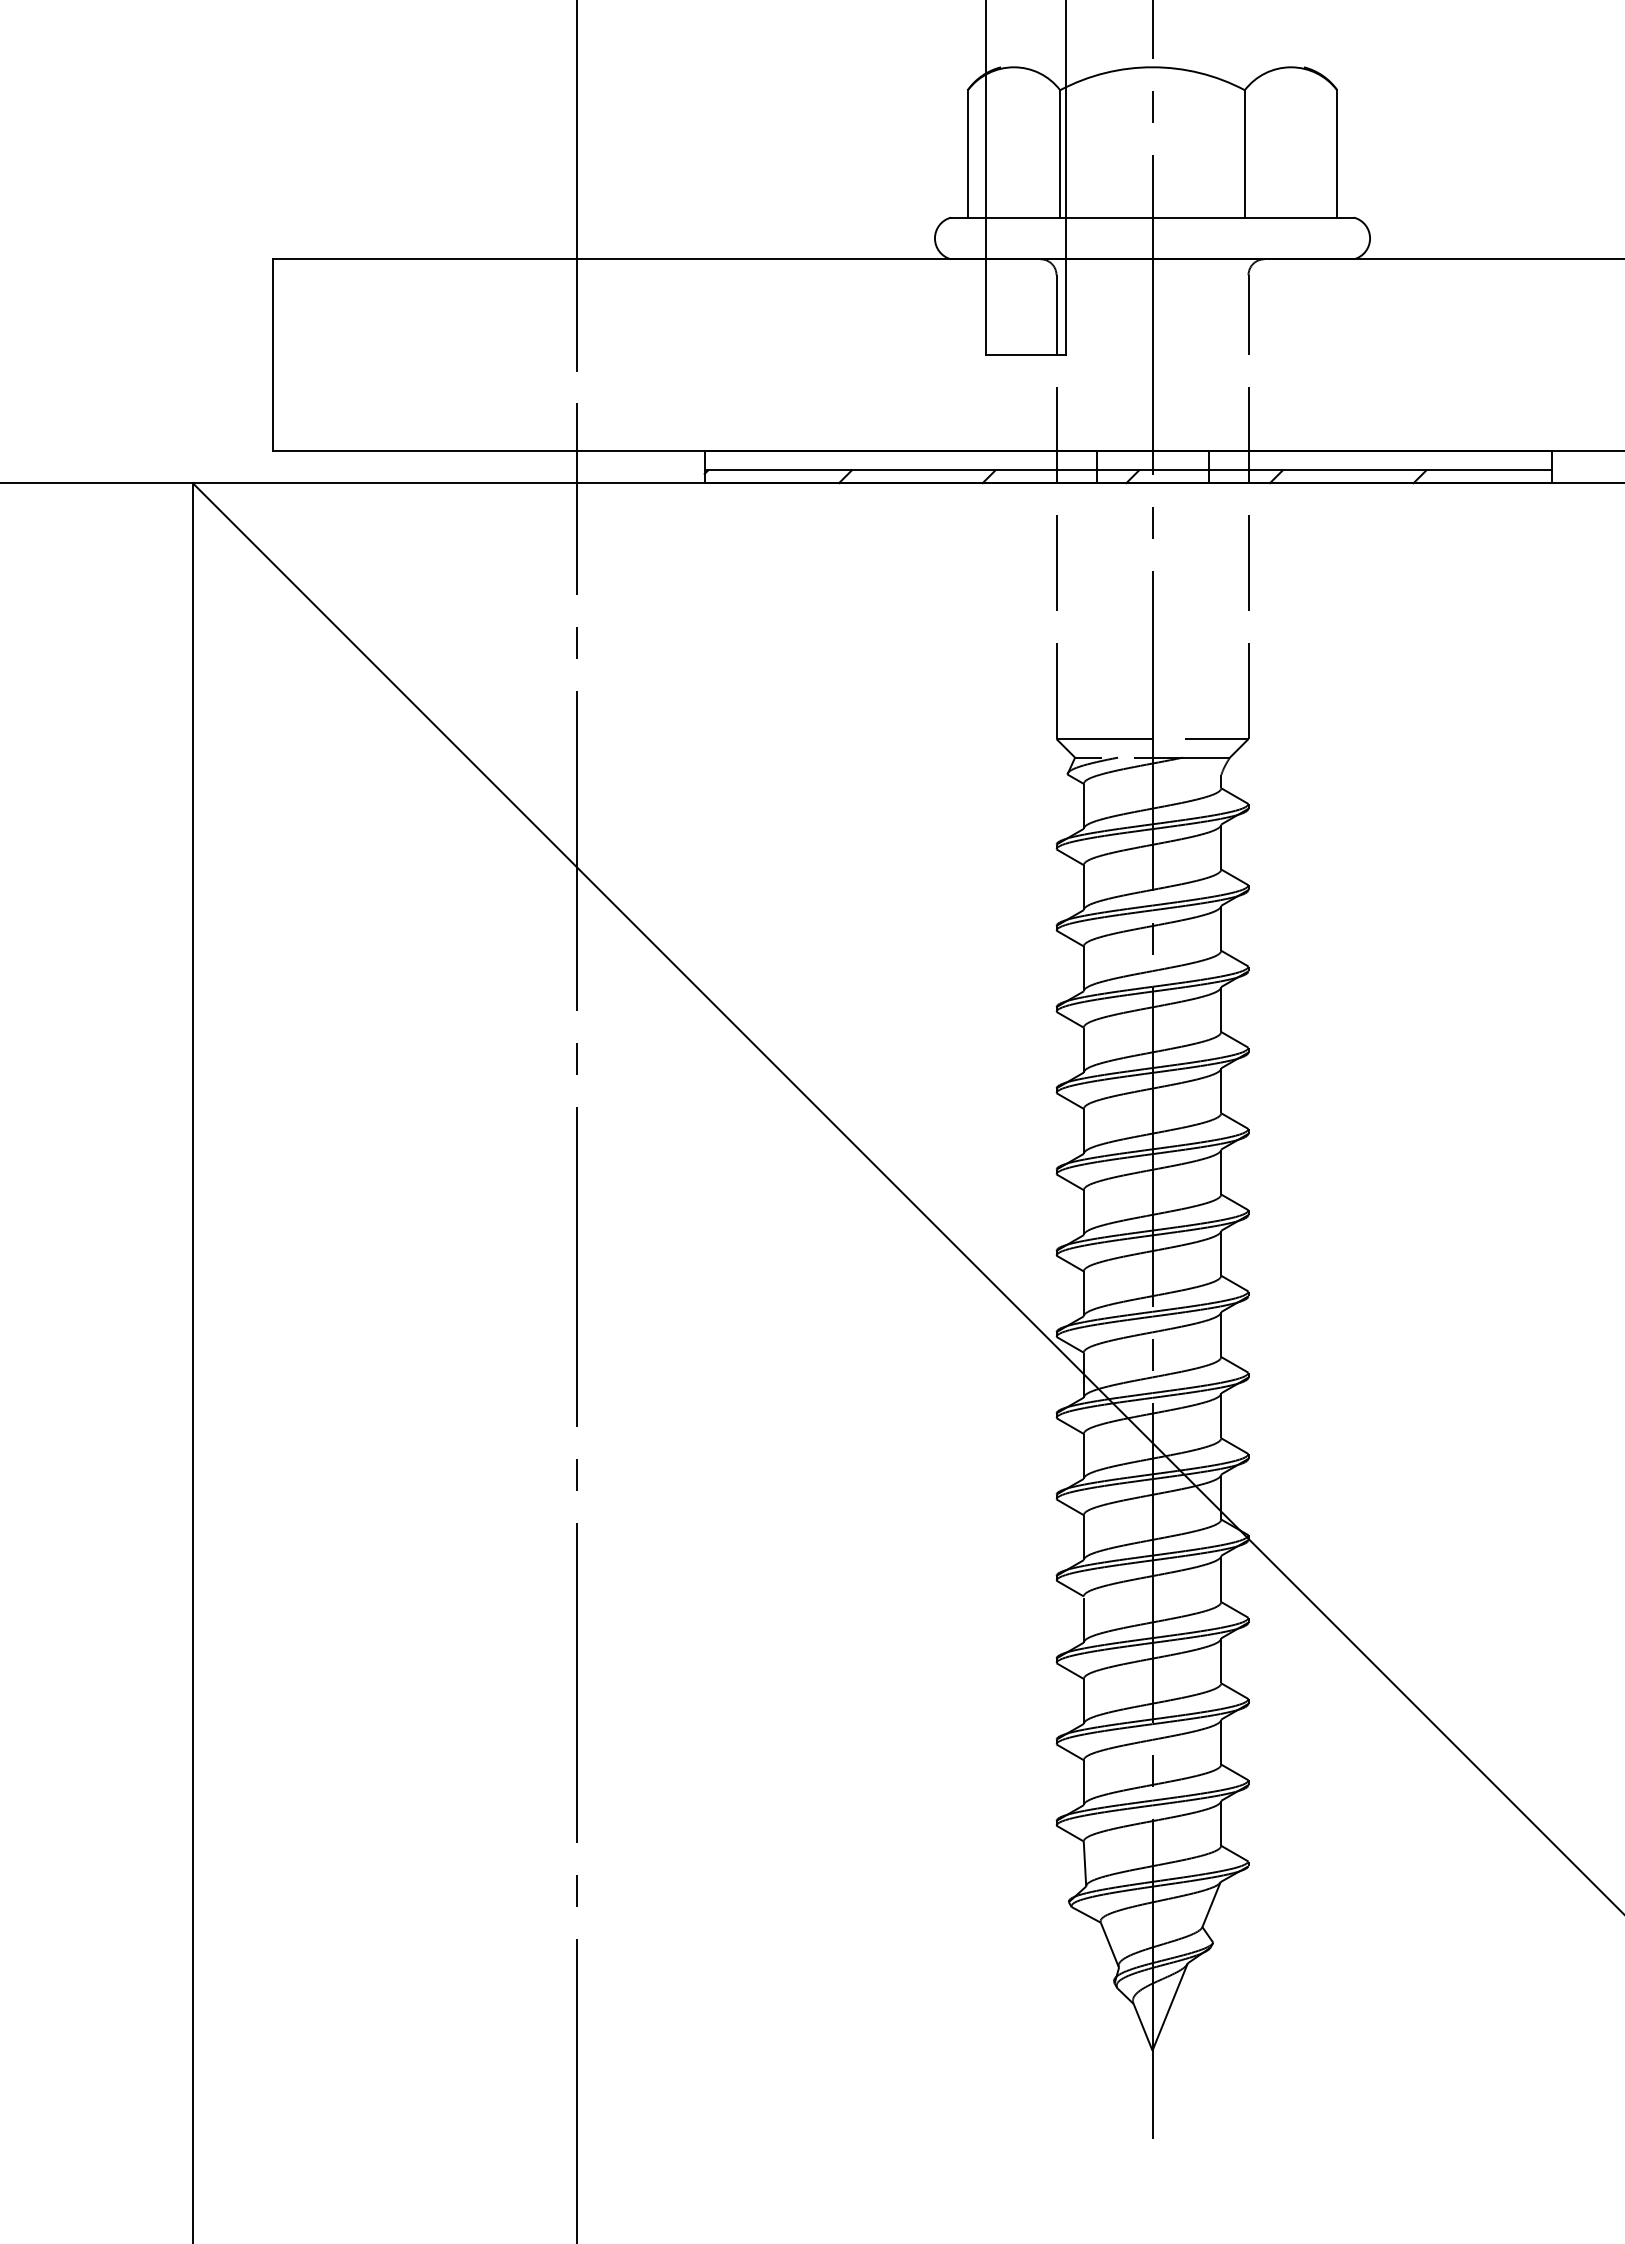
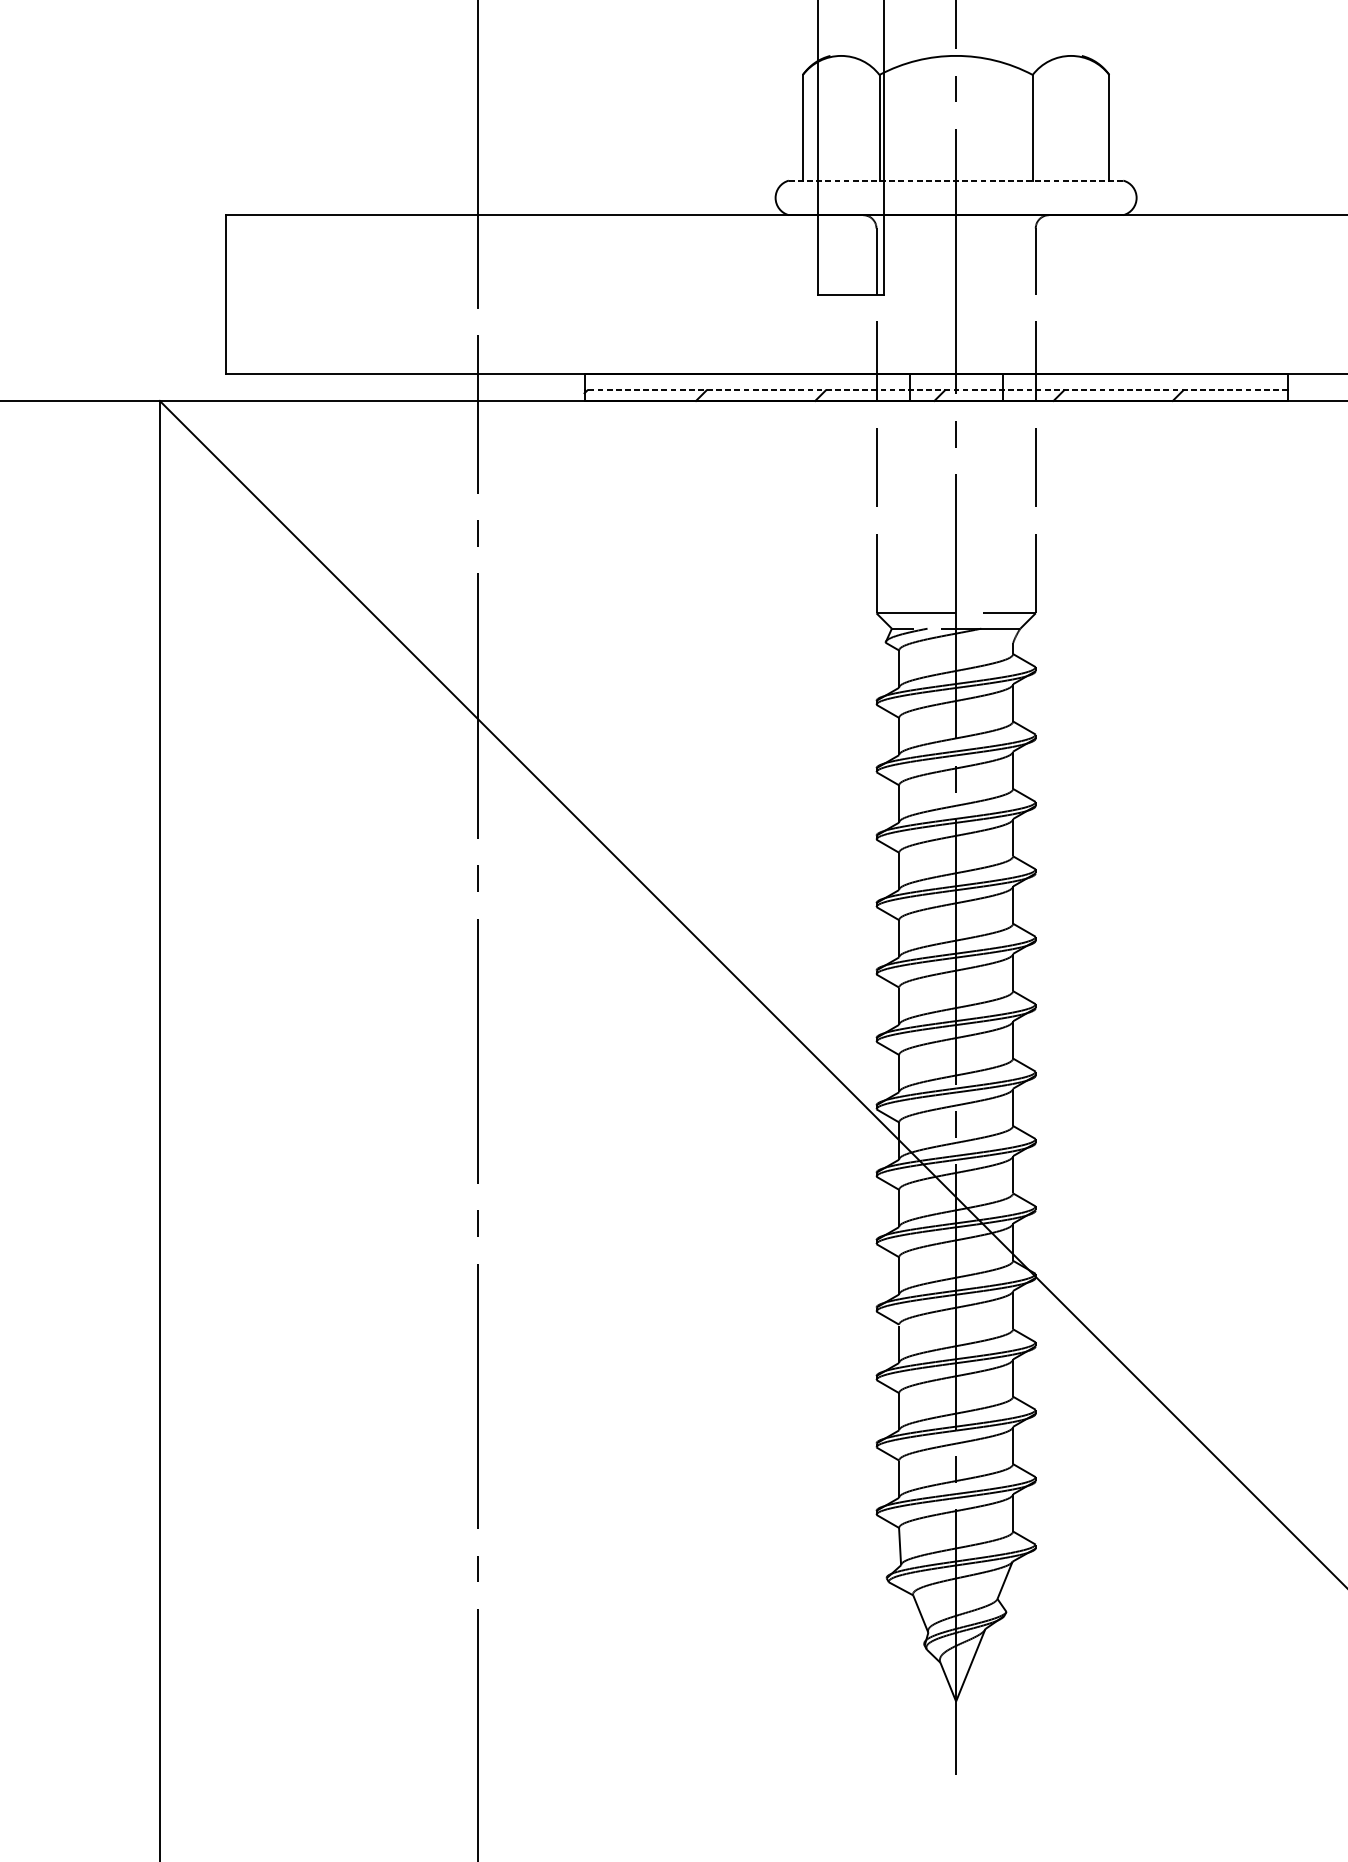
line: (1152, 217) -> (956, 180), solid -> dashed
line: (1128, 470) -> (936, 390), solid -> dashed

